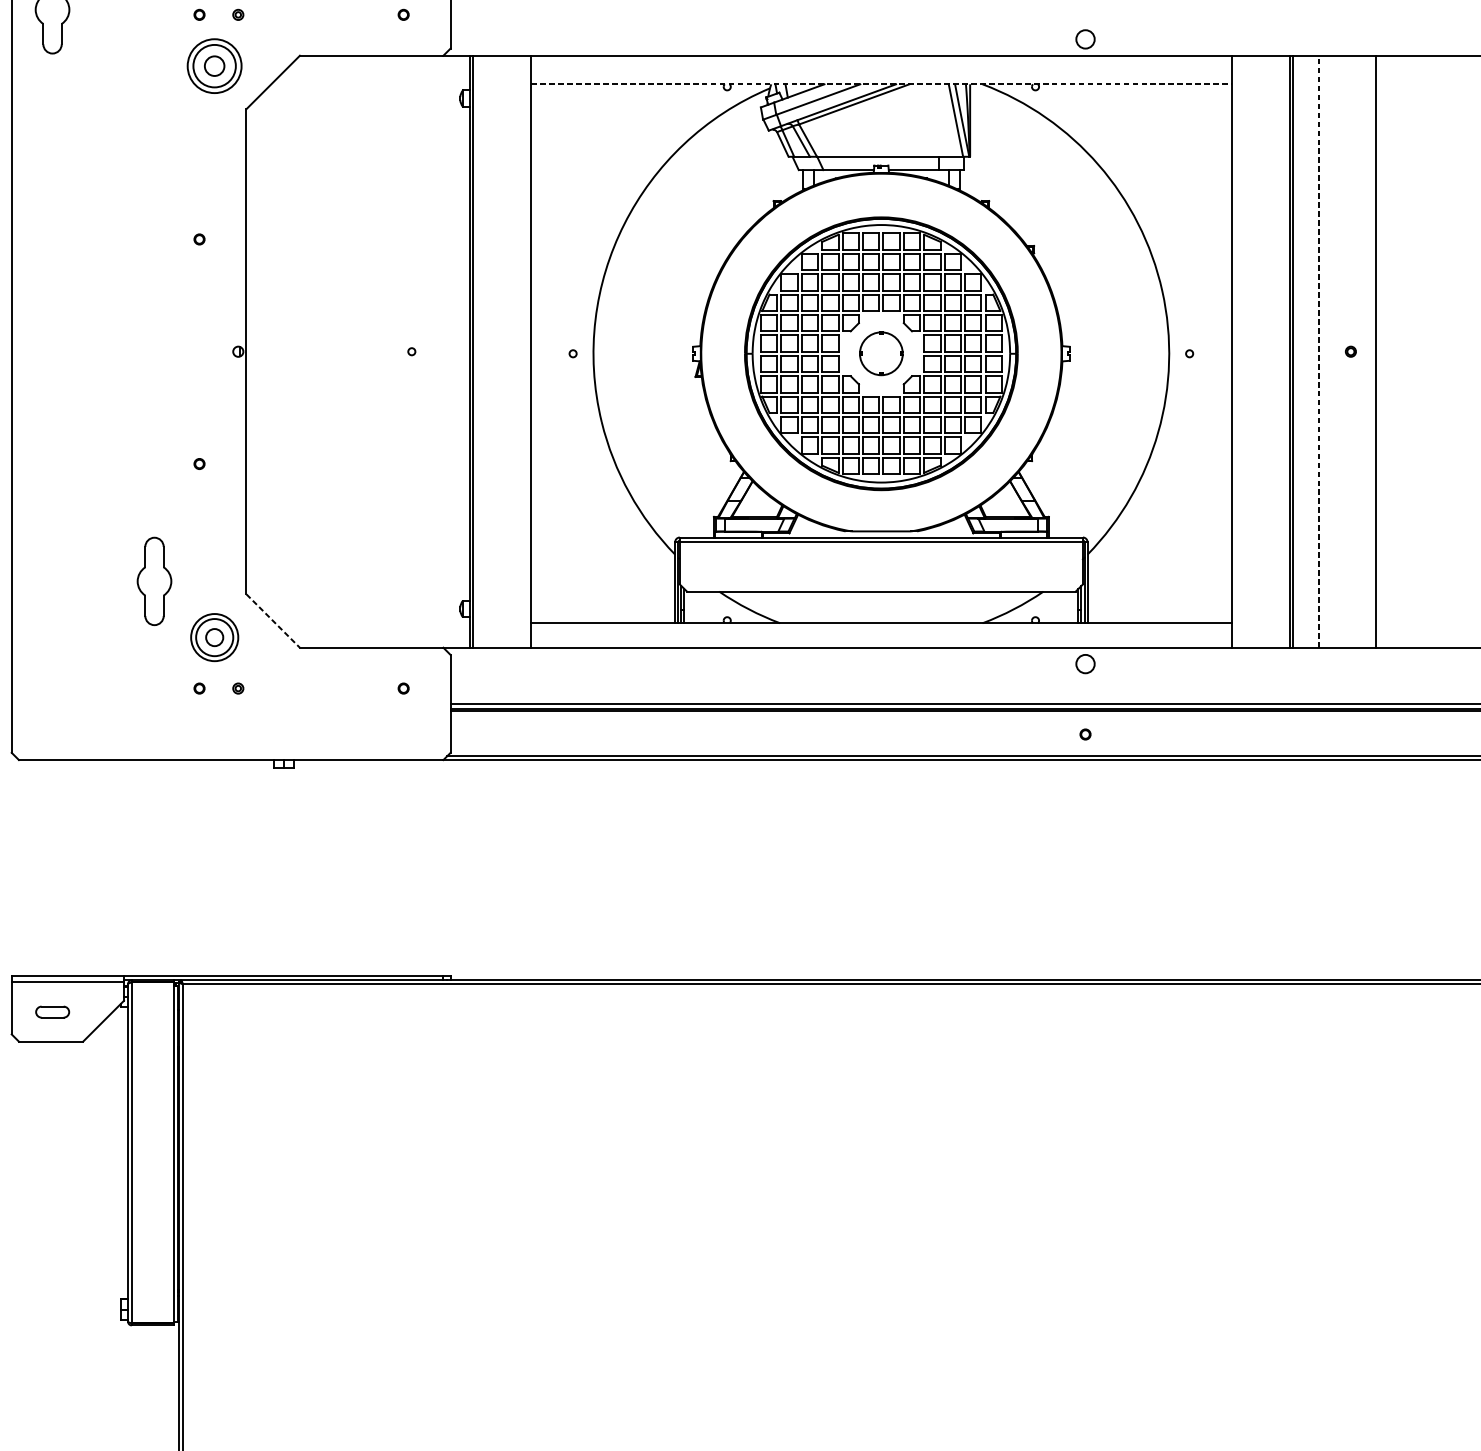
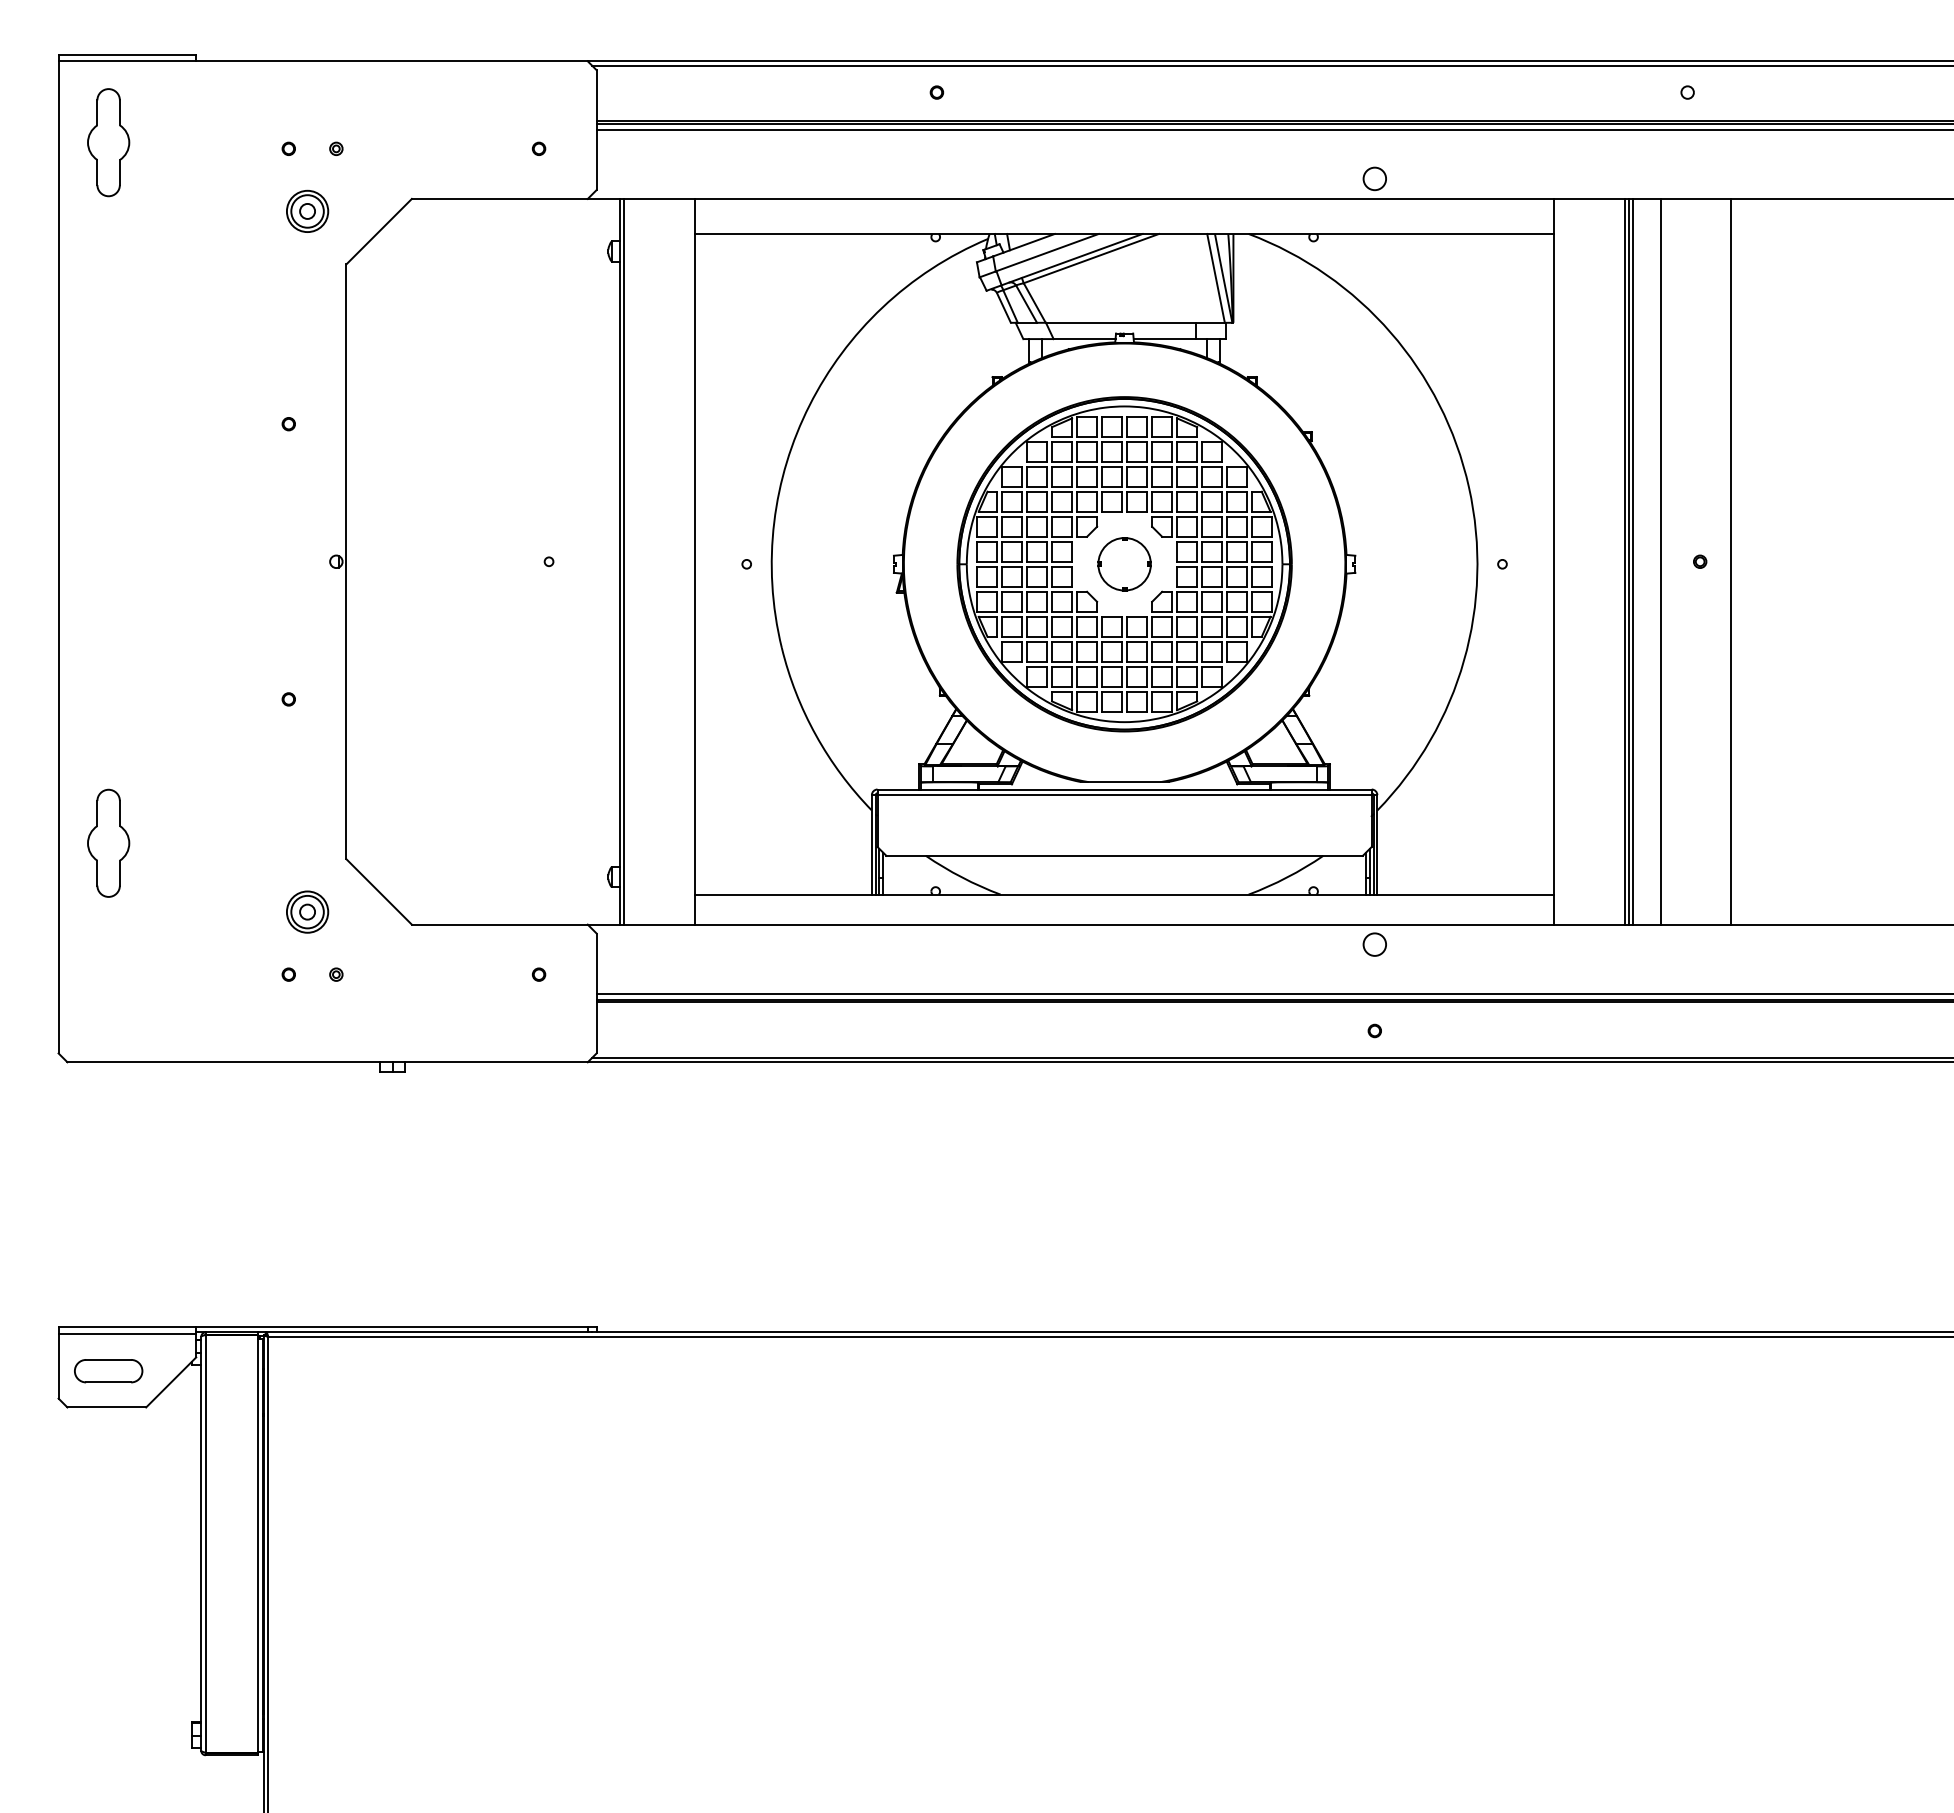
part: (214, 65) -> (307, 210), size x0.62
line: (882, 83) -> (1125, 233), dashed -> solid
line: (1296, 351) -> (1633, 561), added
line: (1319, 351) -> (1661, 561), dashed -> solid
part: (154, 580) -> (108, 842), moved
line: (273, 621) -> (379, 892), dashed -> solid
part: (214, 637) -> (307, 911), size x0.71
part: (52, 1012) -> (108, 1371), size x1.67

